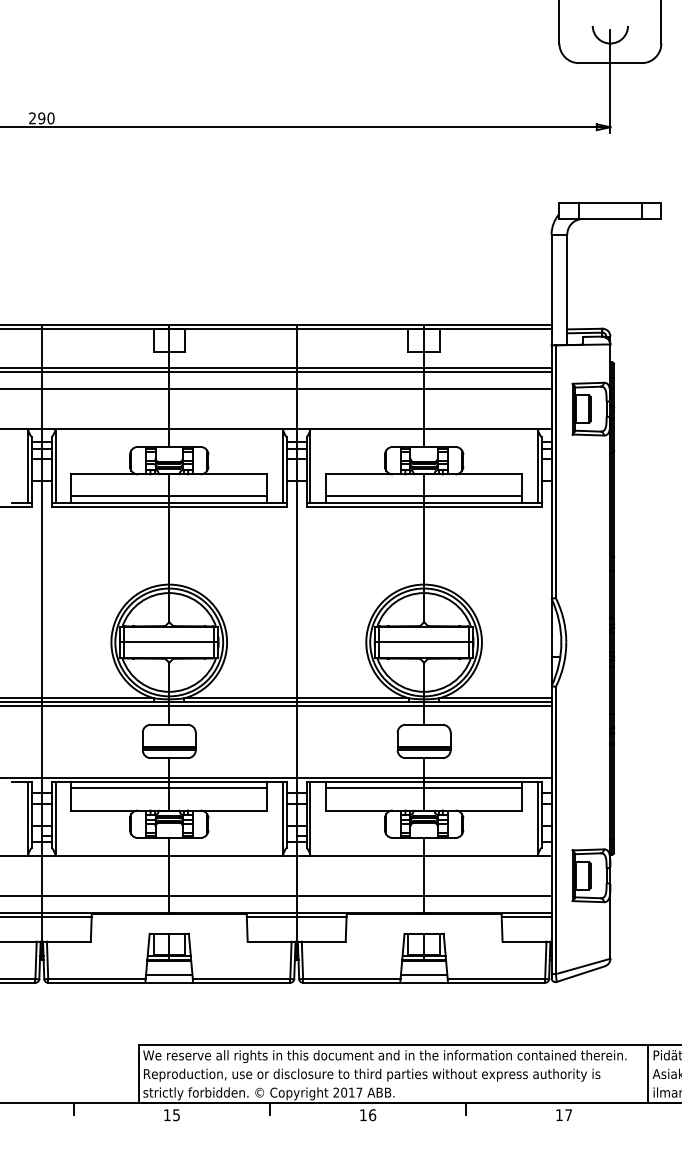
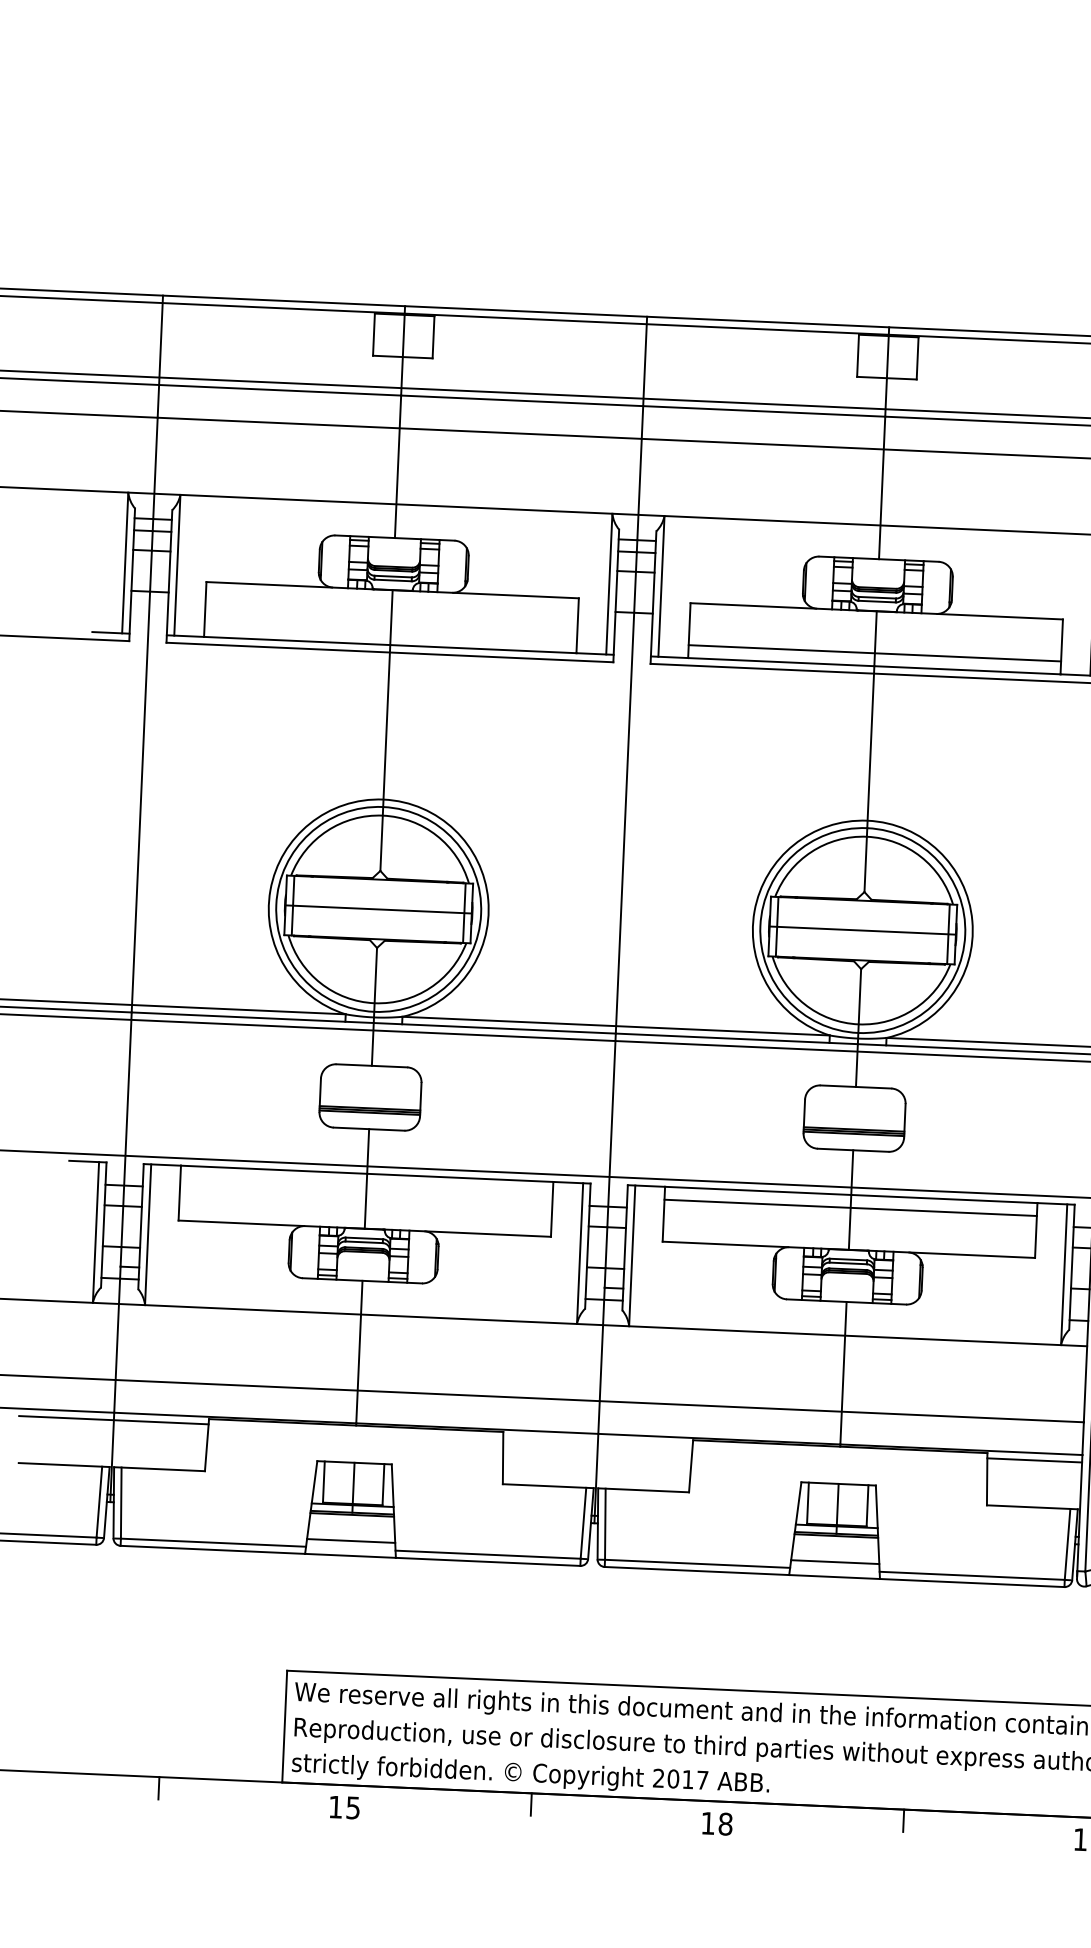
line: (169, 496) -> (391, 632), removed
line: (169, 788) -> (367, 1186), removed
line: (296, 916) -> (597, 1440), removed
text: (372, 1115) -> (725, 1824), 16 -> 18

